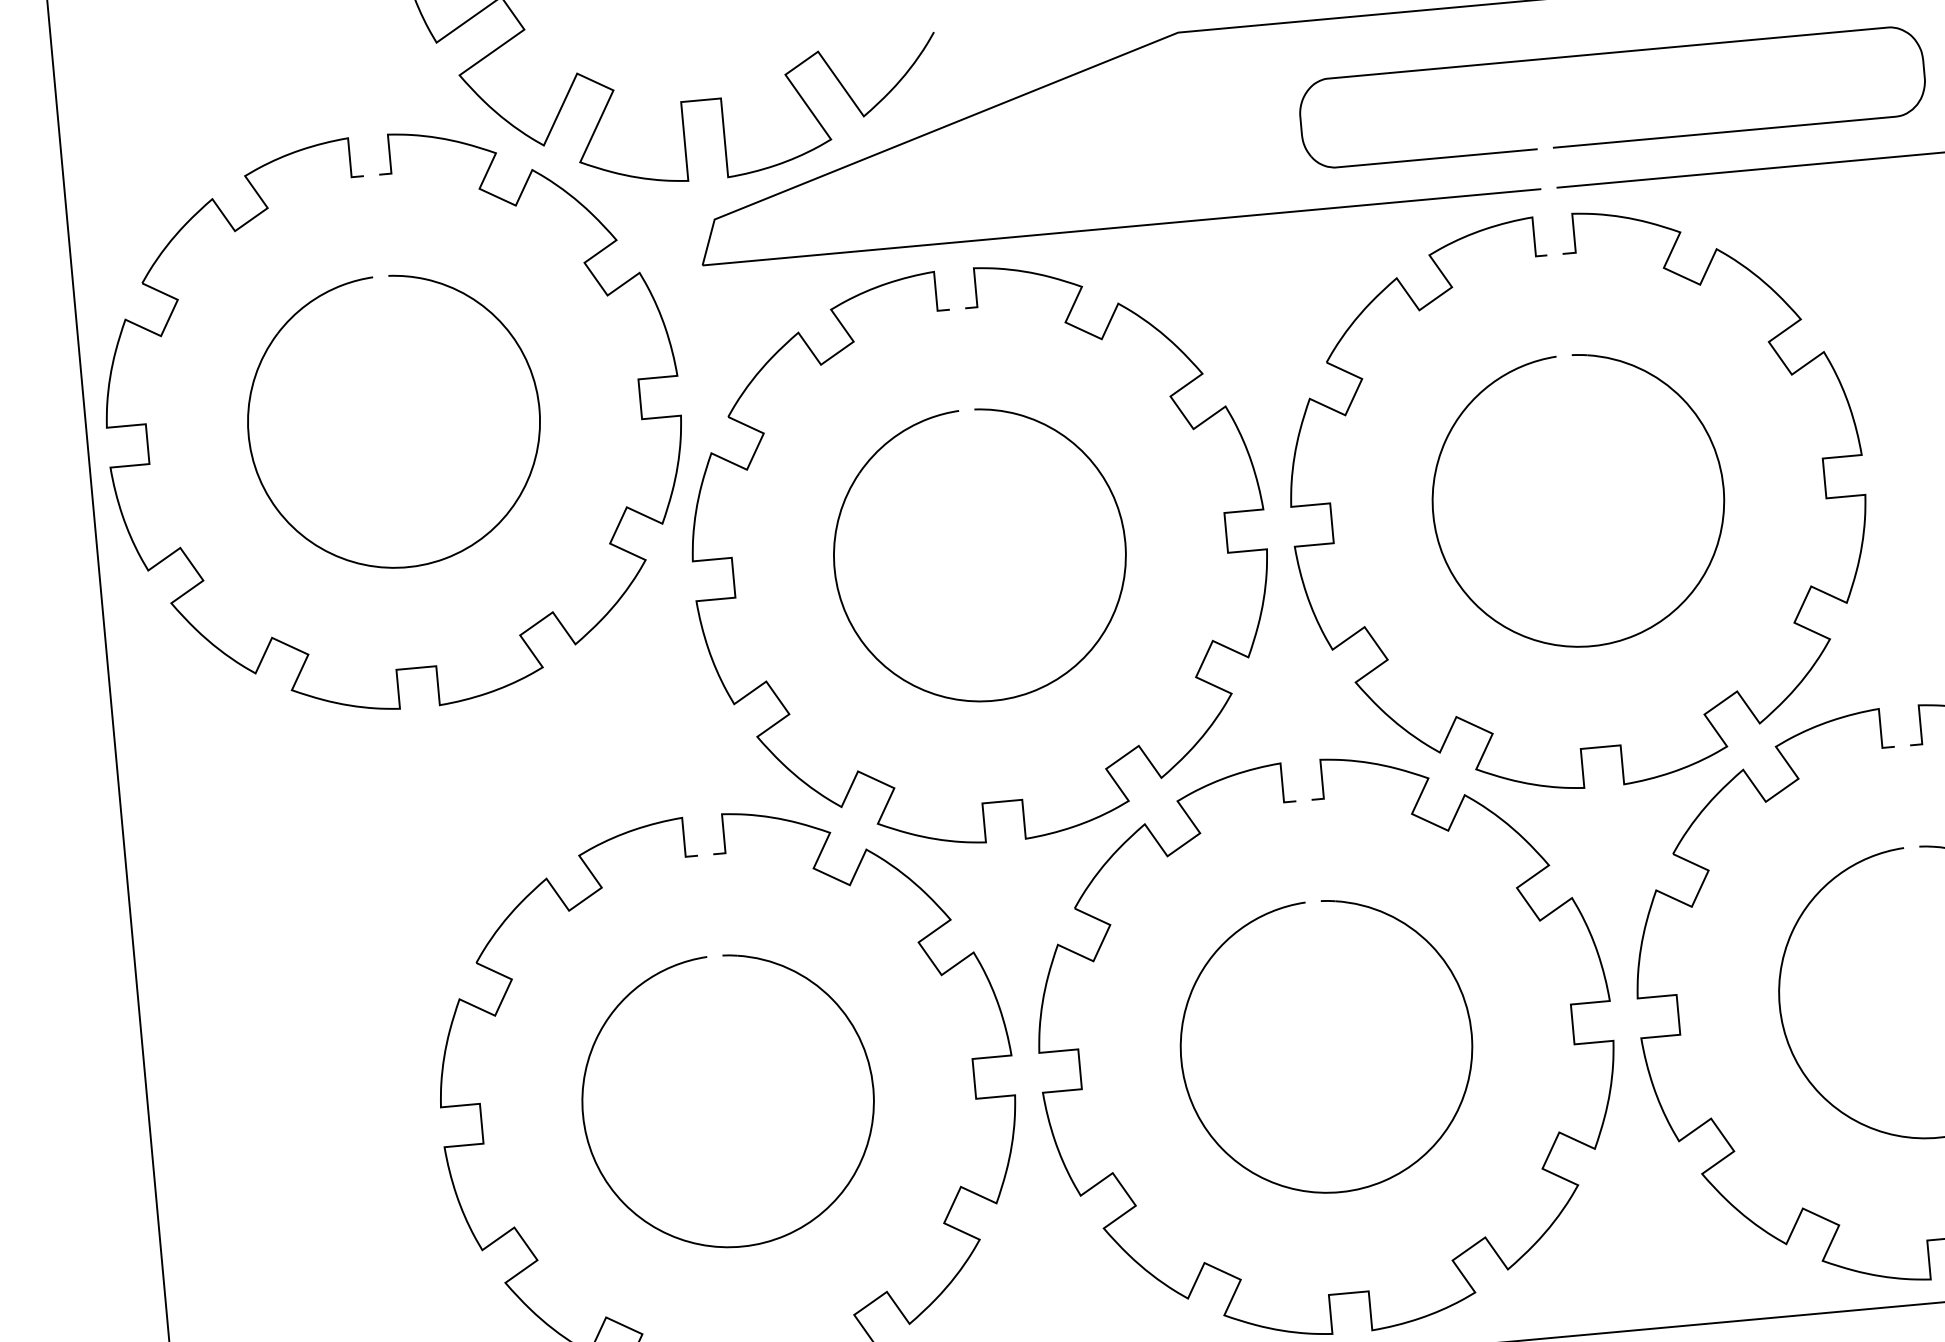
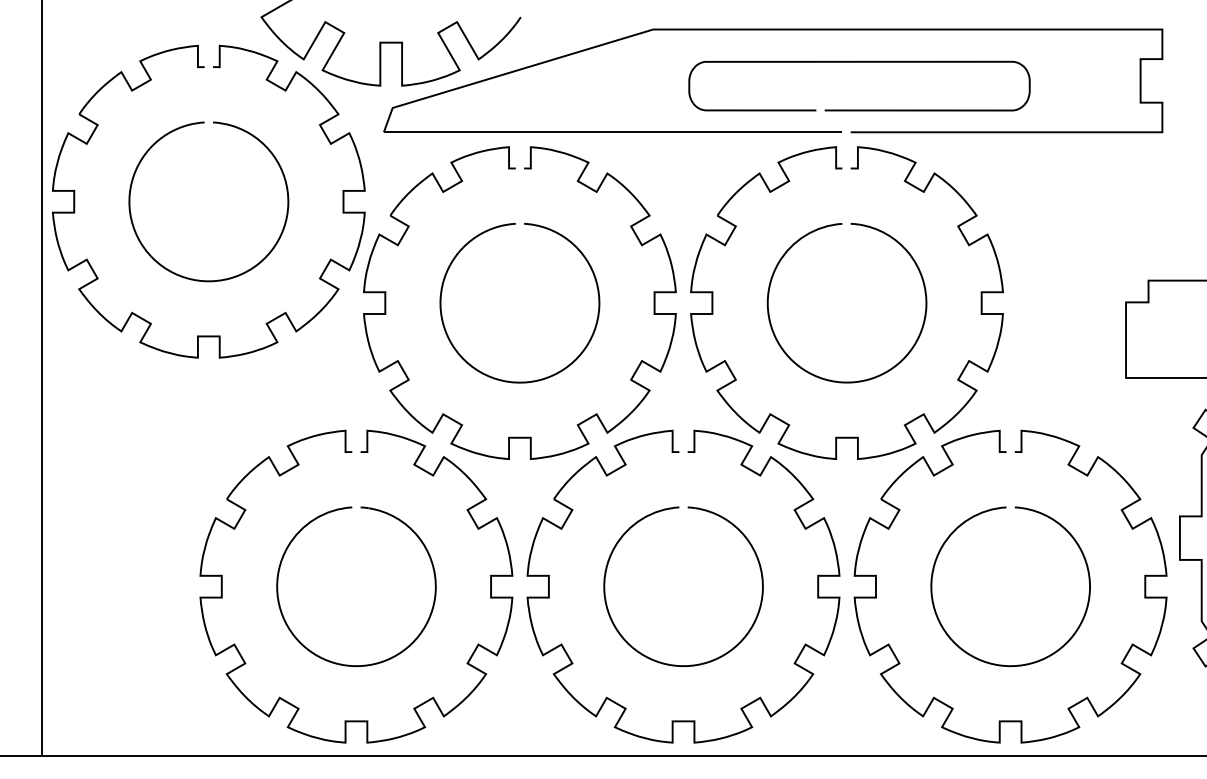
part: (1608, 54) -> (859, 62), moved

